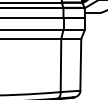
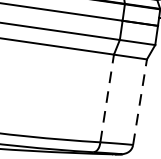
line: (80, 64) -> (139, 101), solid -> dashed
line: (60, 65) -> (106, 98), solid -> dashed

